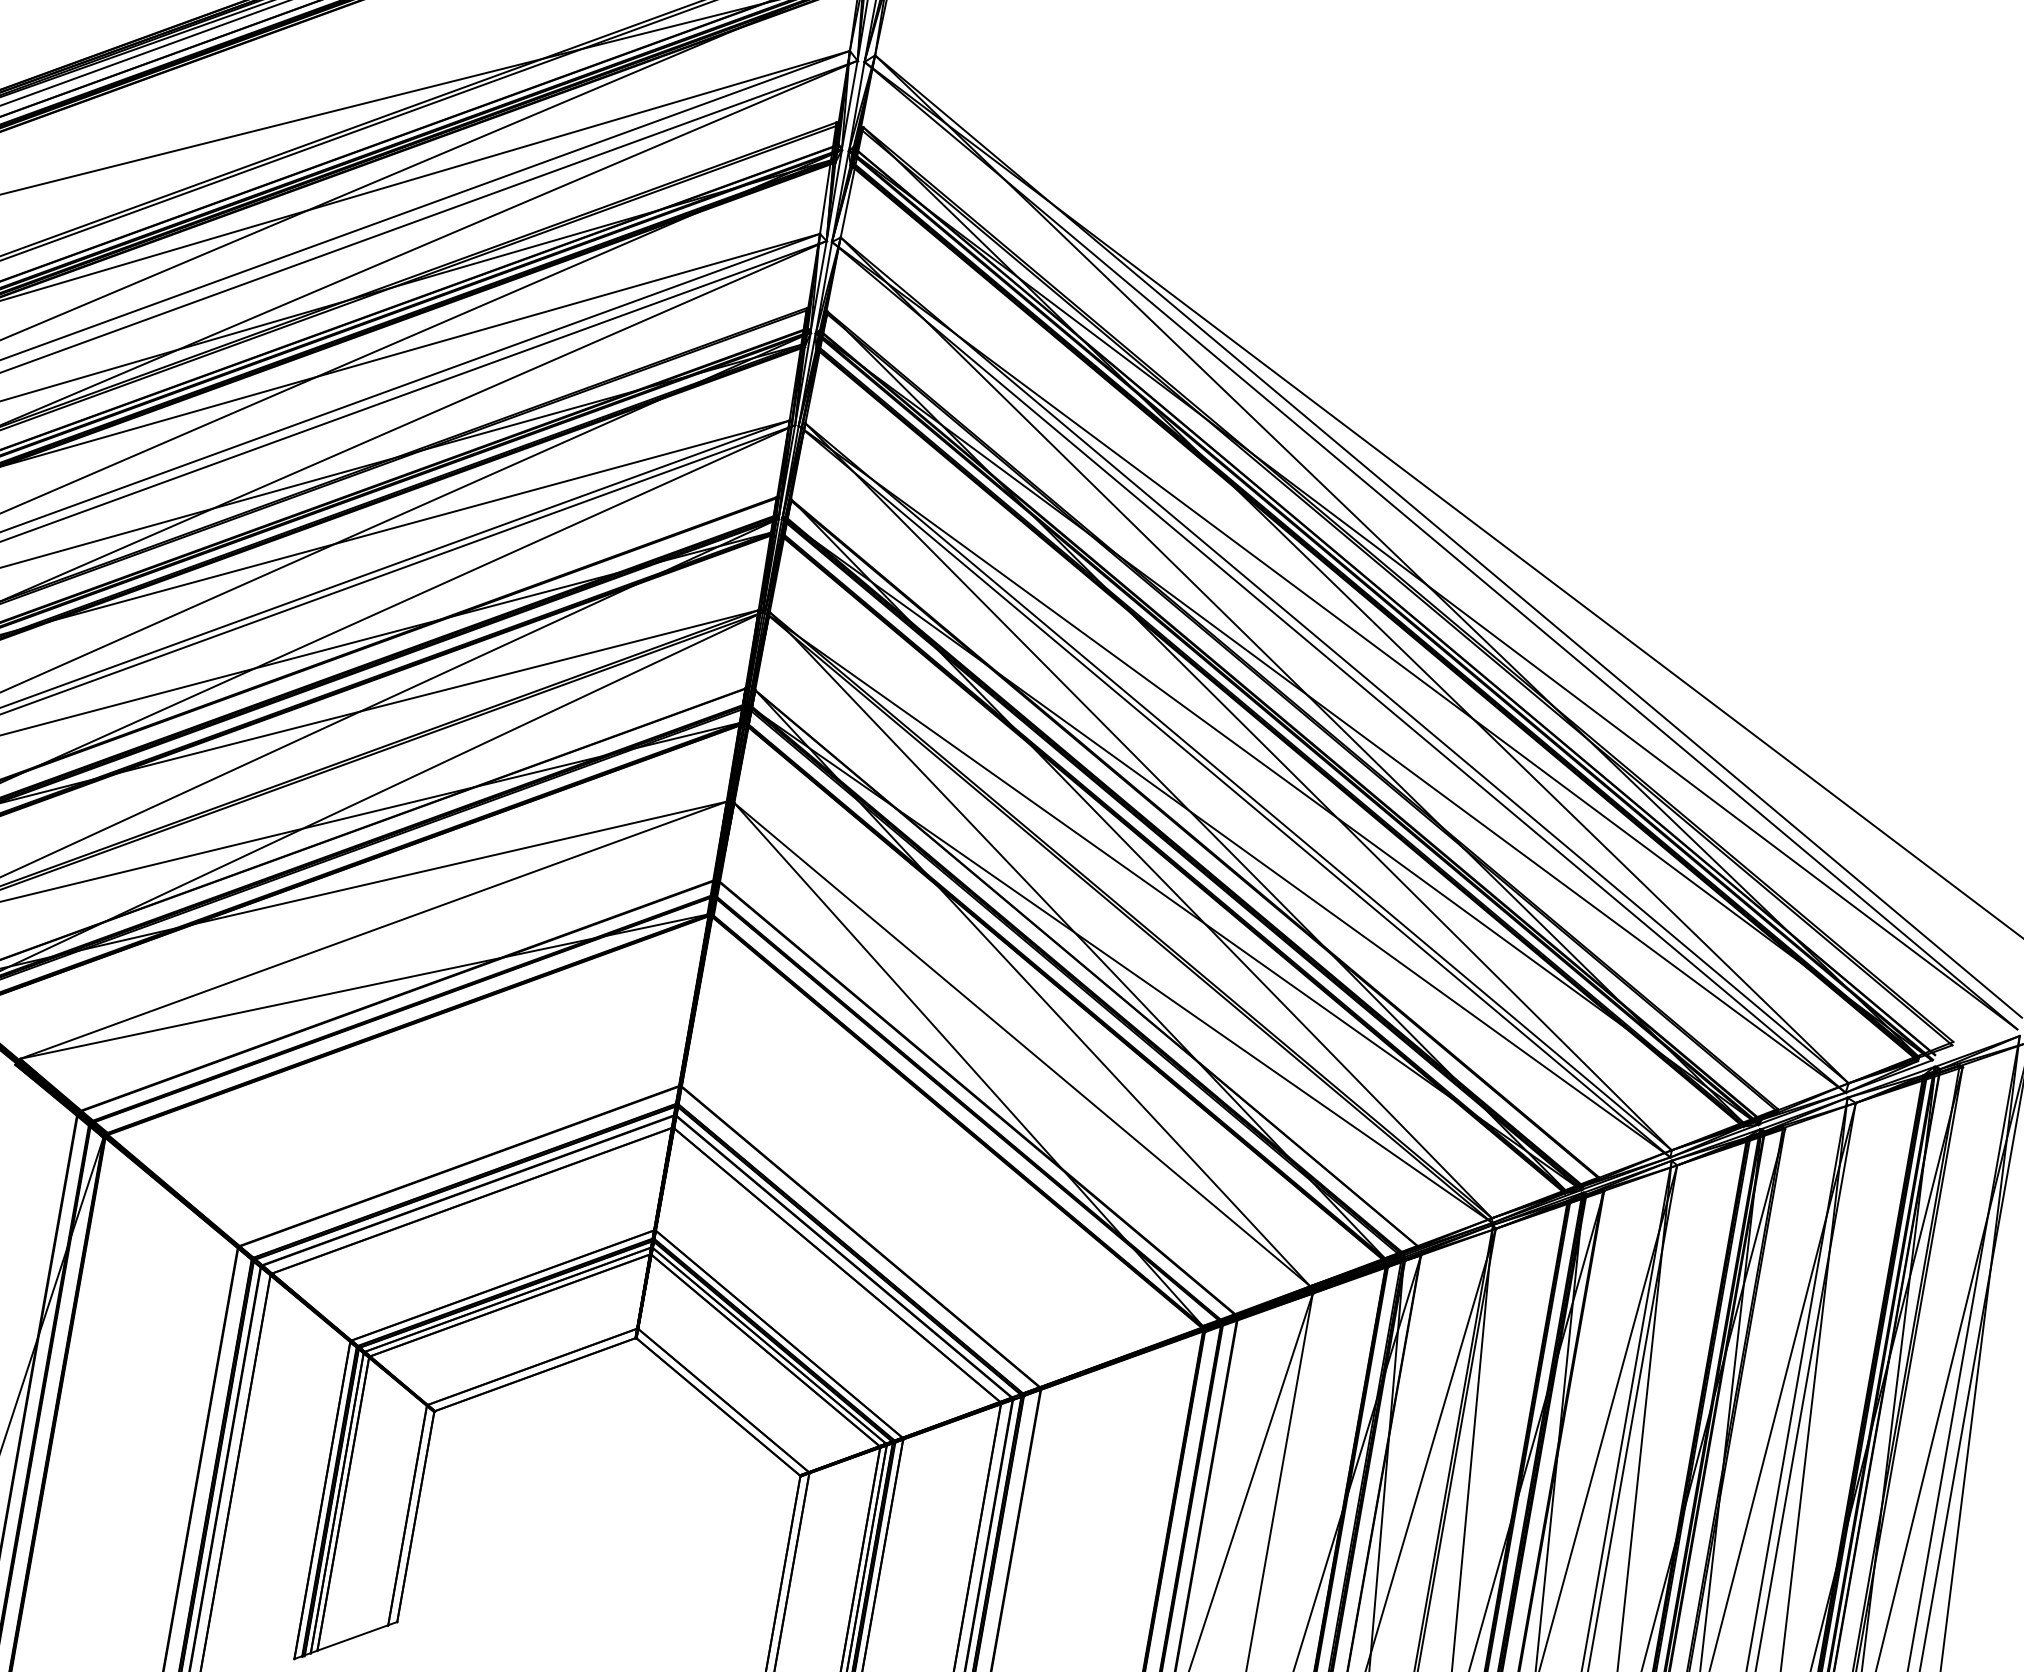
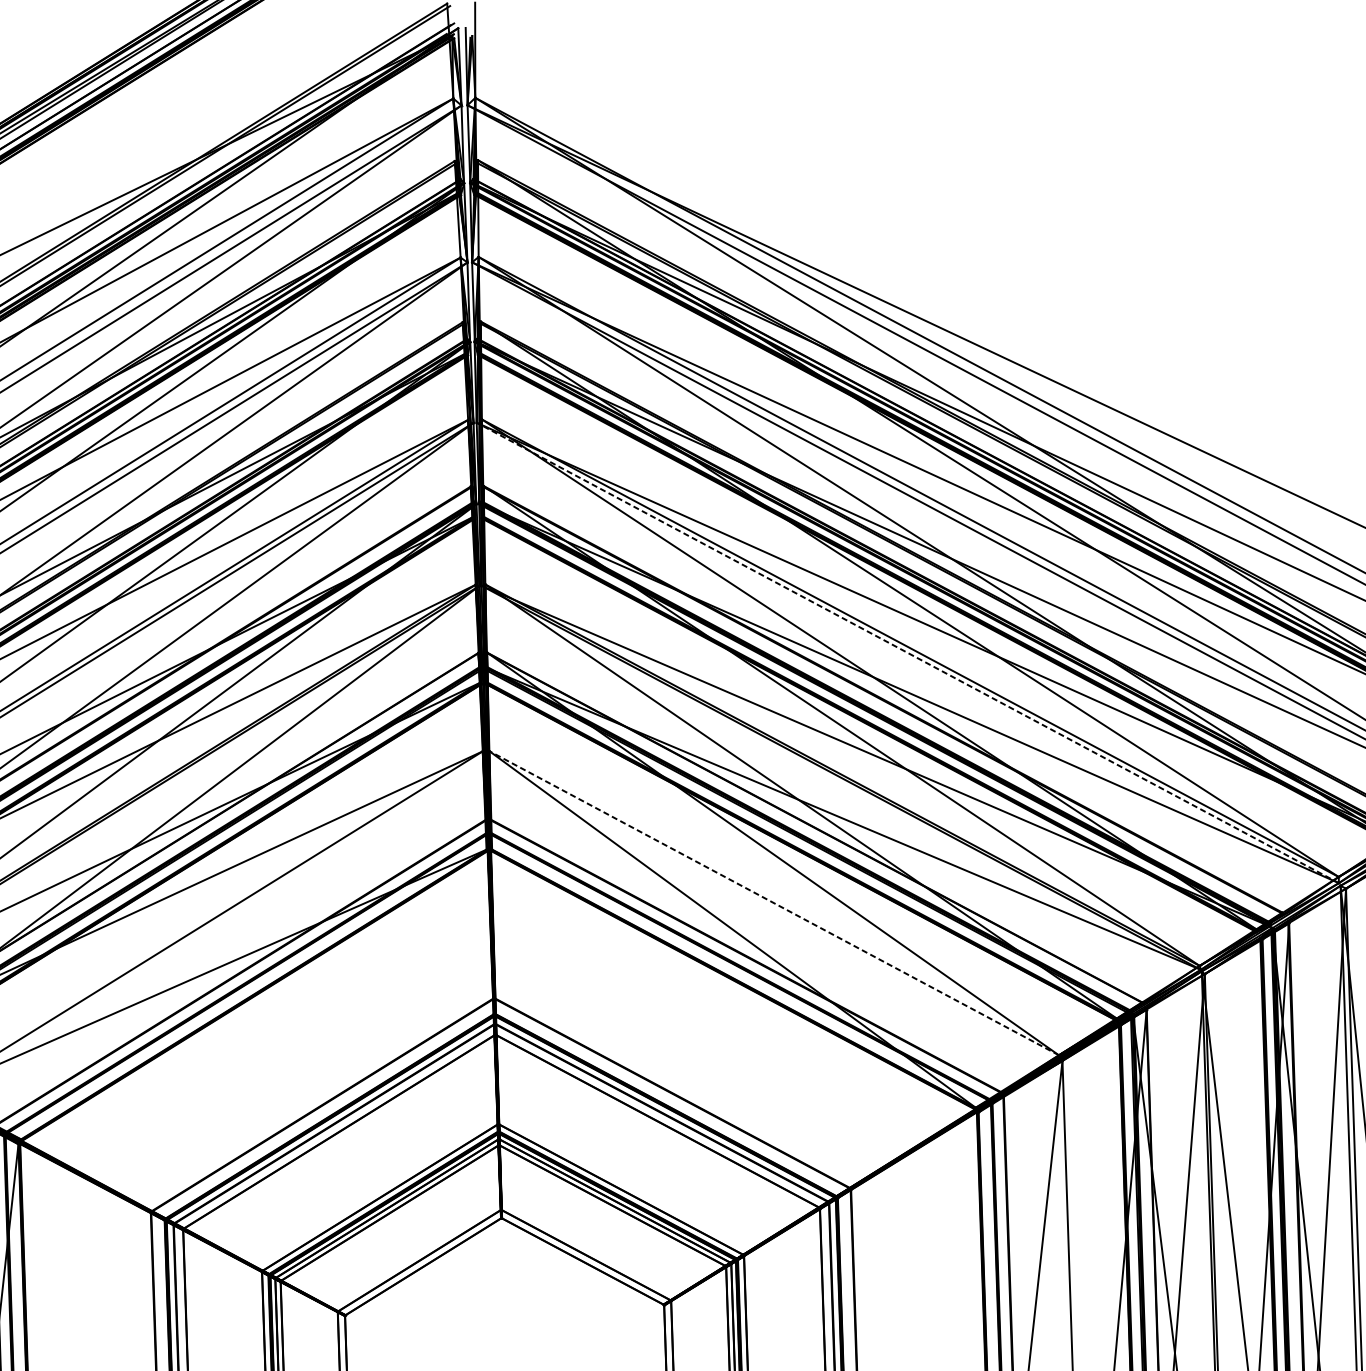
line: (1234, 791) -> (907, 652), solid -> dashed
line: (1022, 1044) -> (774, 903), solid -> dashed

